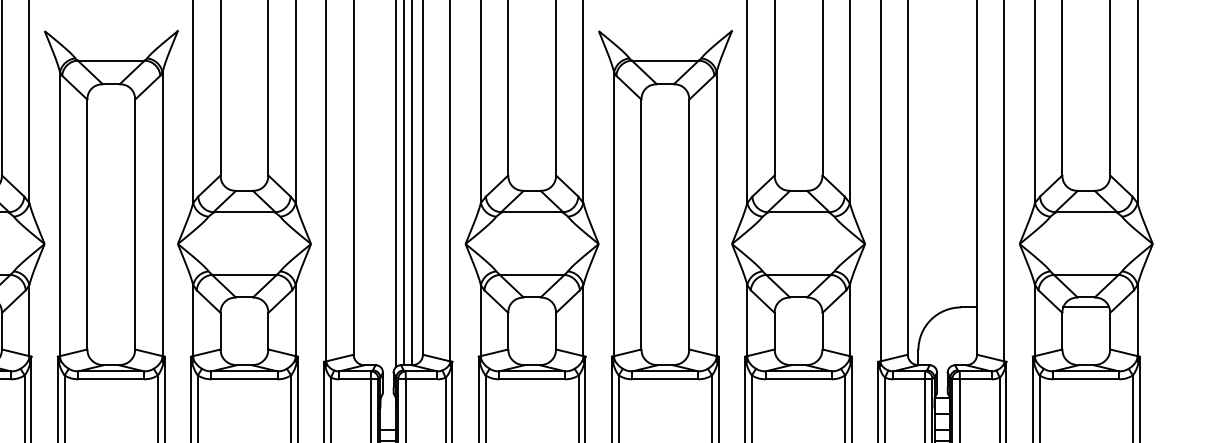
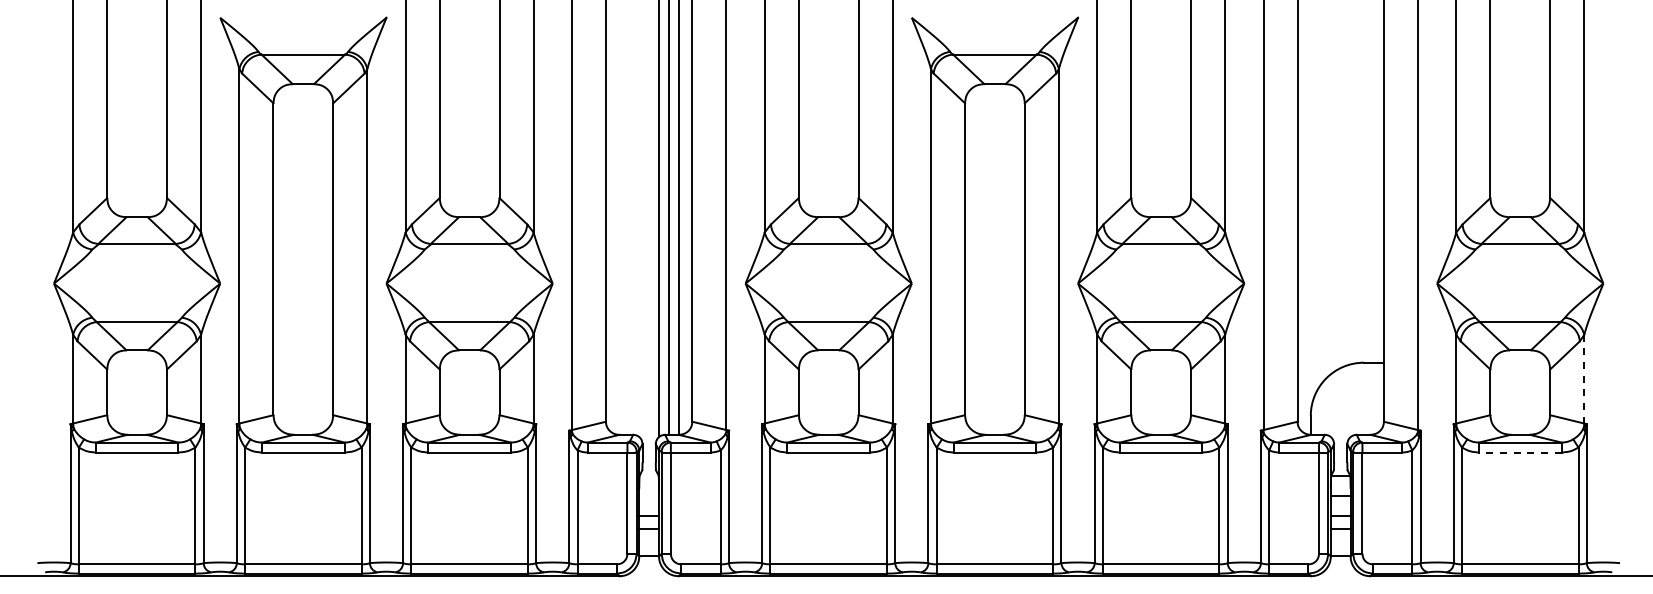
line: (1085, 307) -> (1519, 362), removed
line: (1137, 320) -> (1584, 379), solid -> dashed
line: (1085, 379) -> (1519, 452), solid -> dashed

